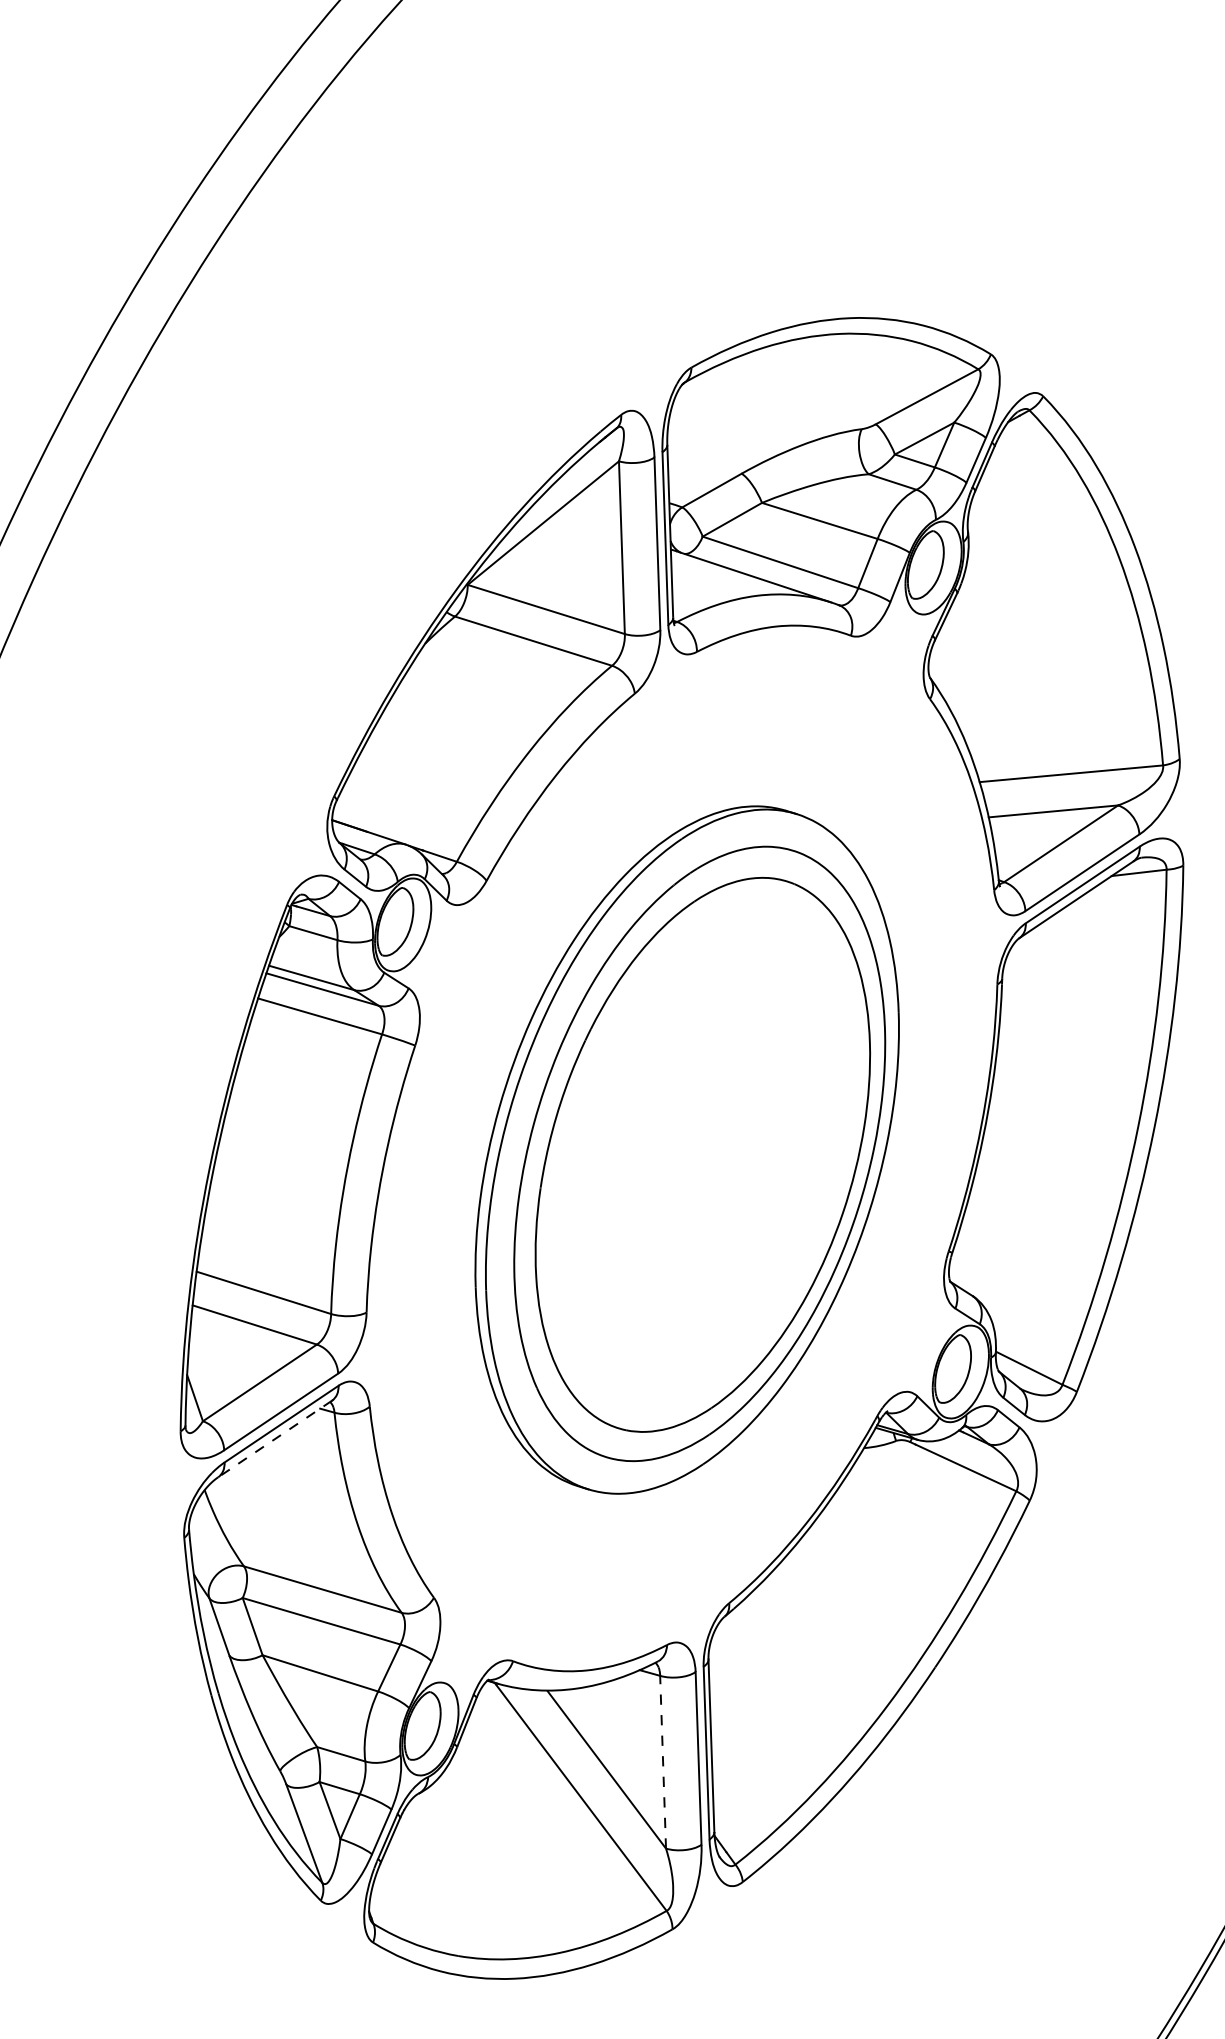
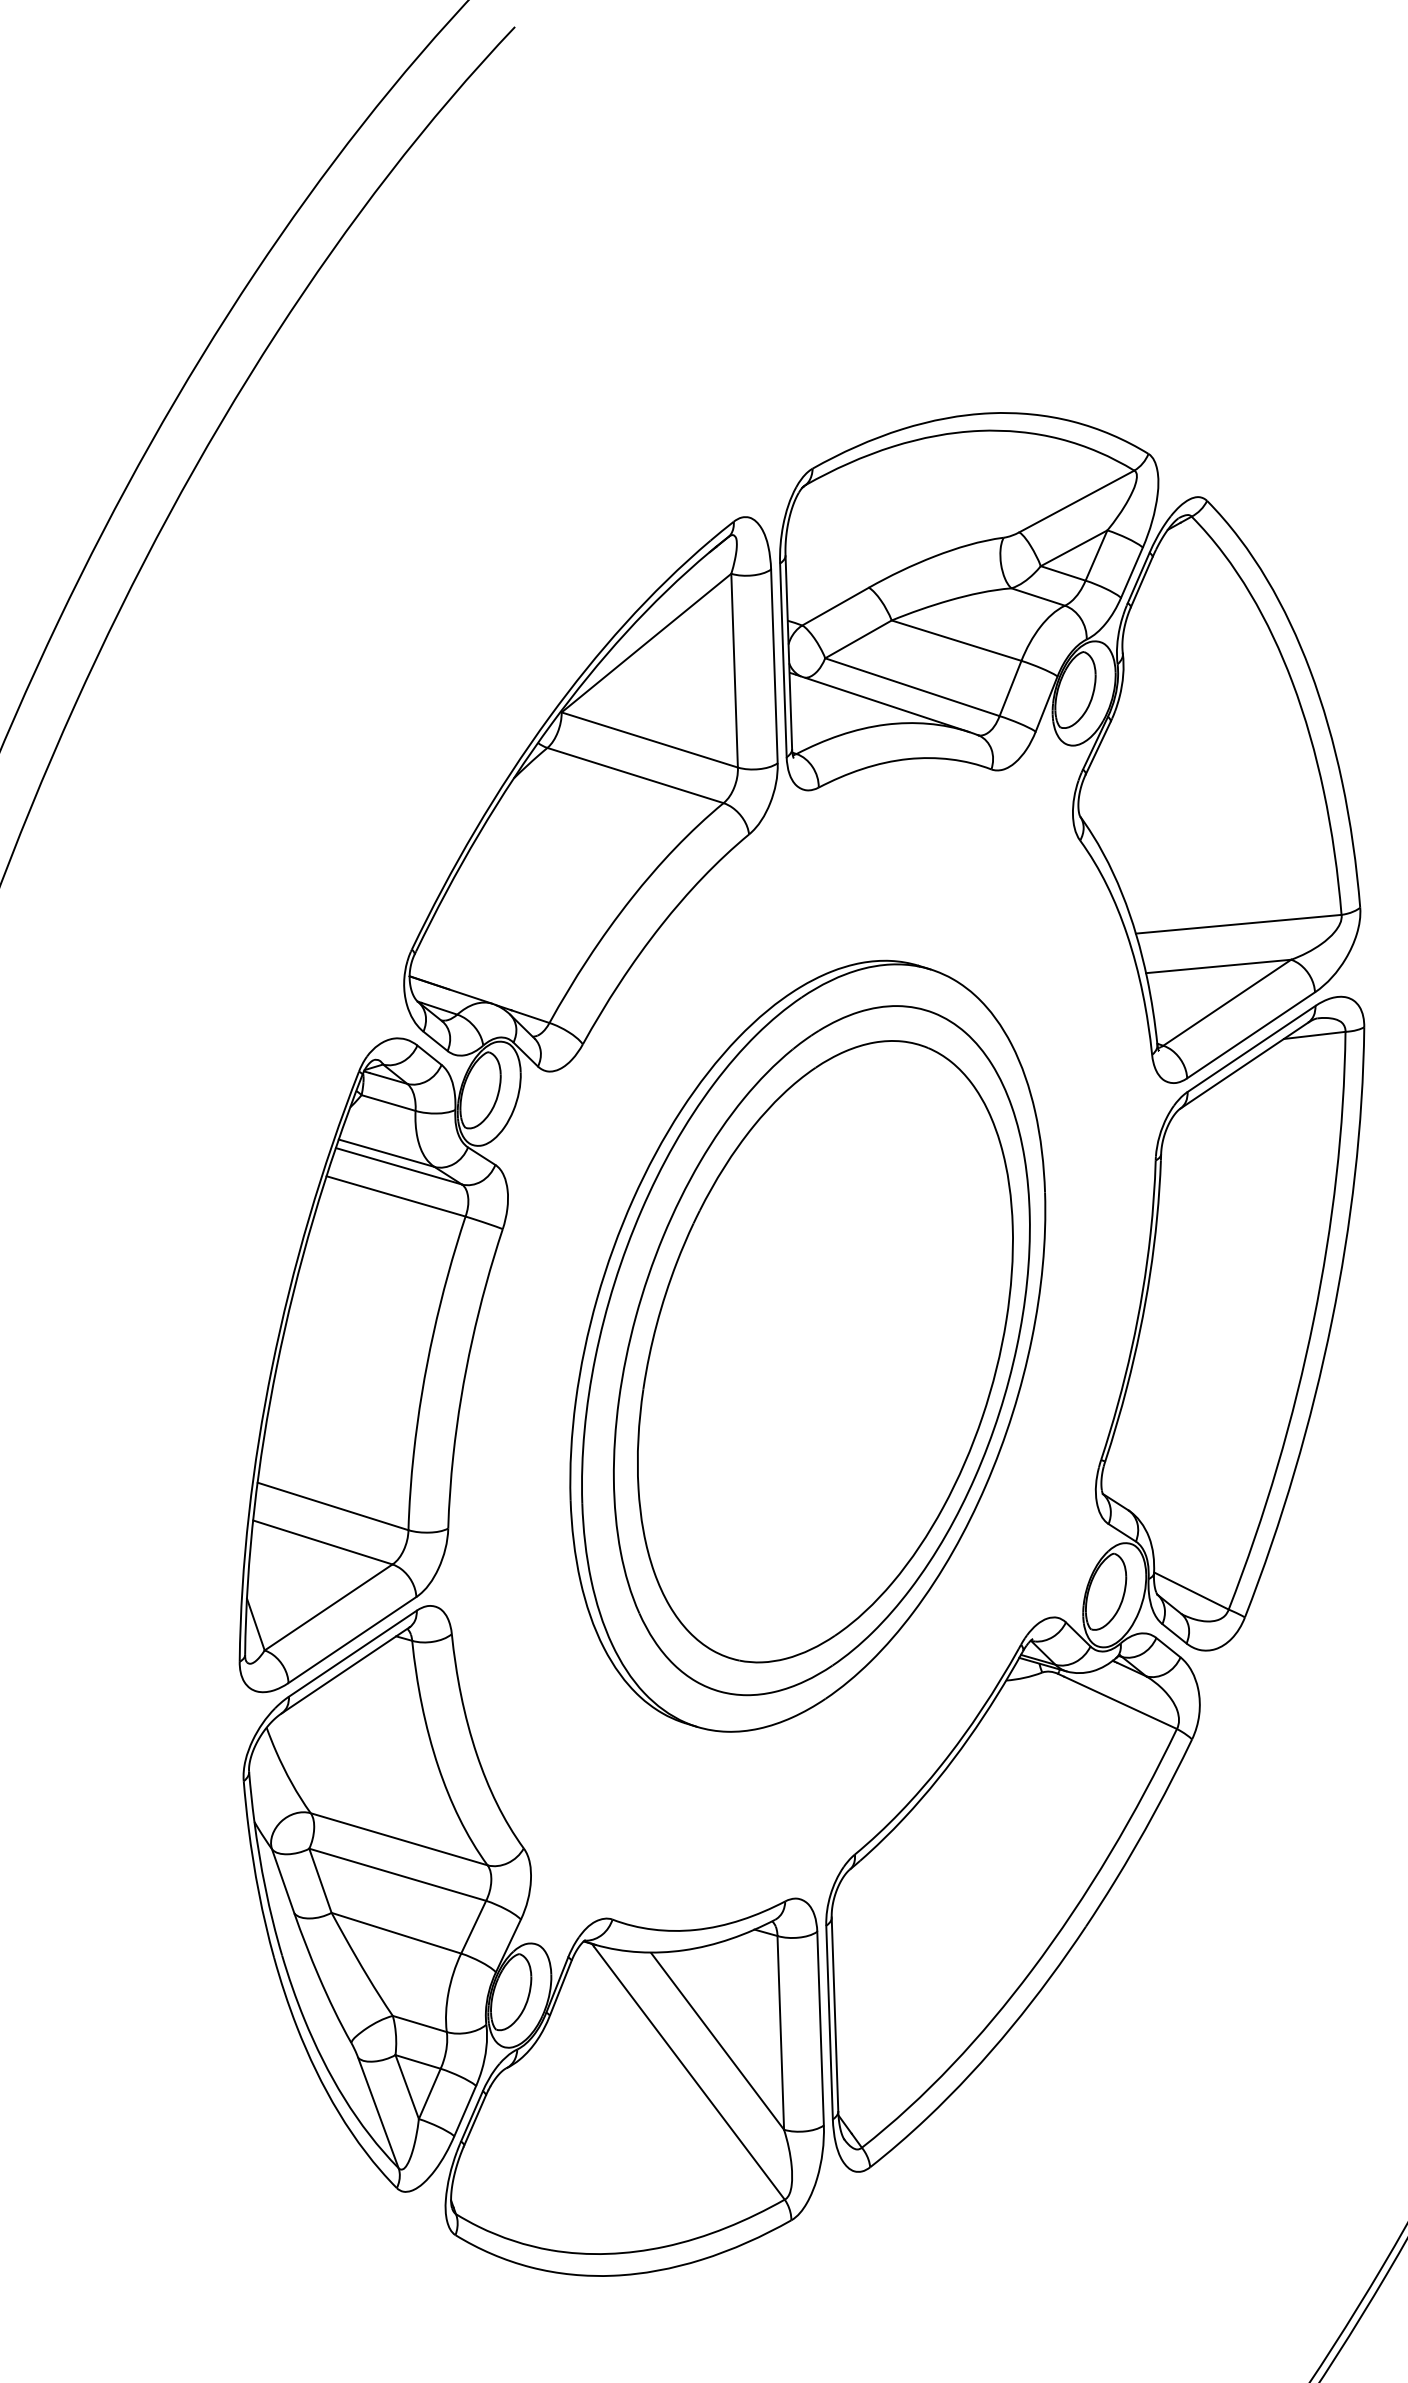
line: (274, 1439) -> (345, 1670), dashed -> solid
line: (662, 1761) -> (780, 2032), dashed -> solid

